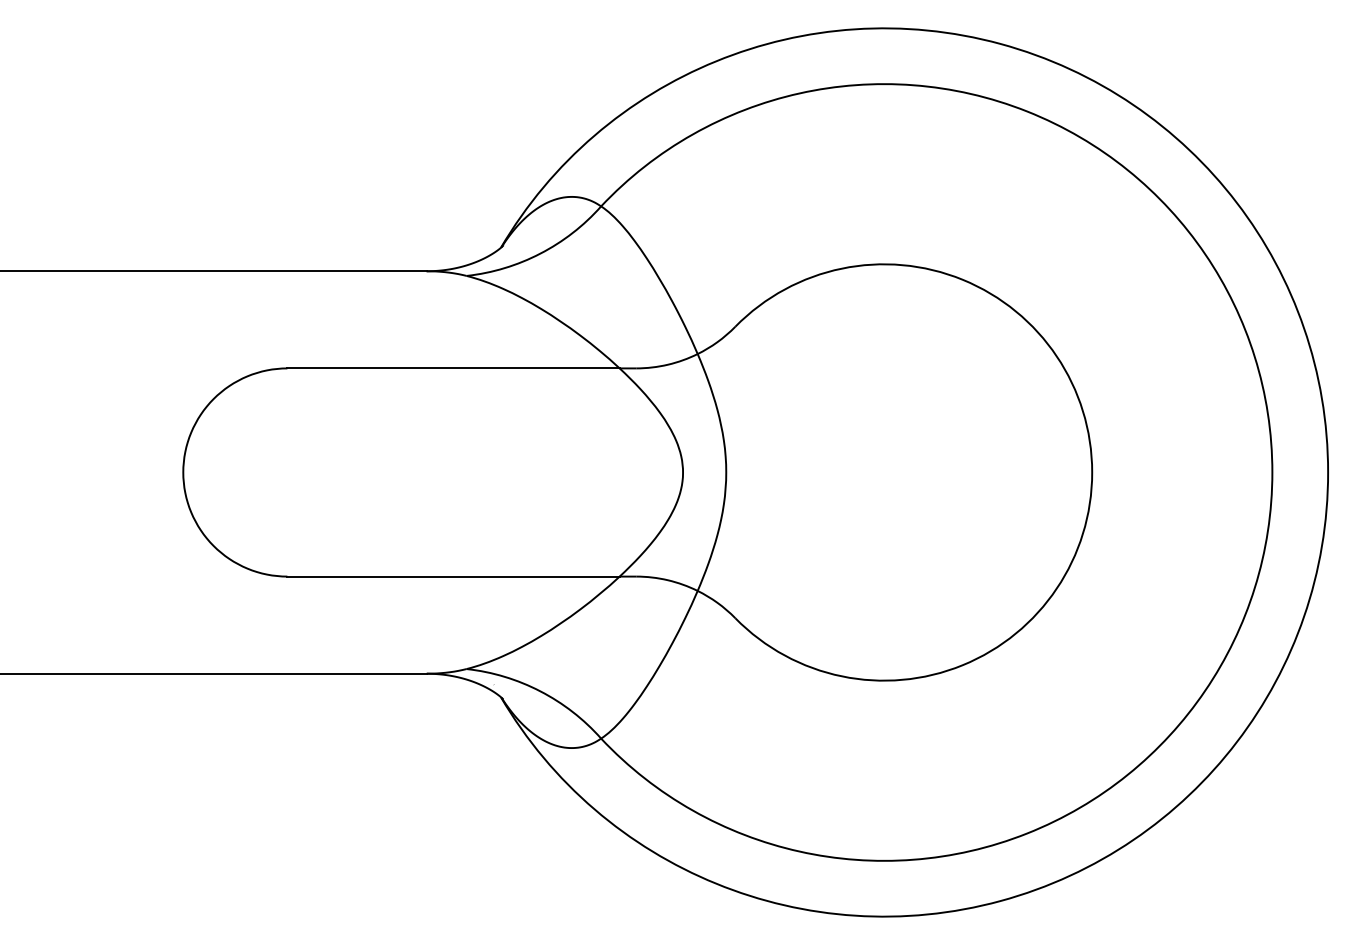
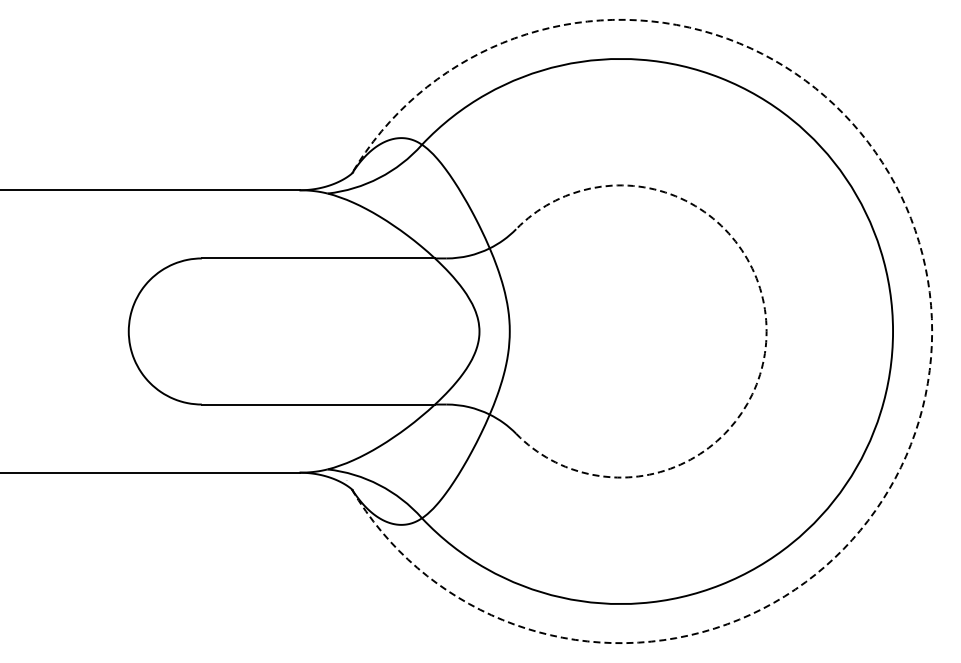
arc: (1092, 472) -> (766, 331), solid -> dashed
arc: (1328, 472) -> (932, 331), solid -> dashed

